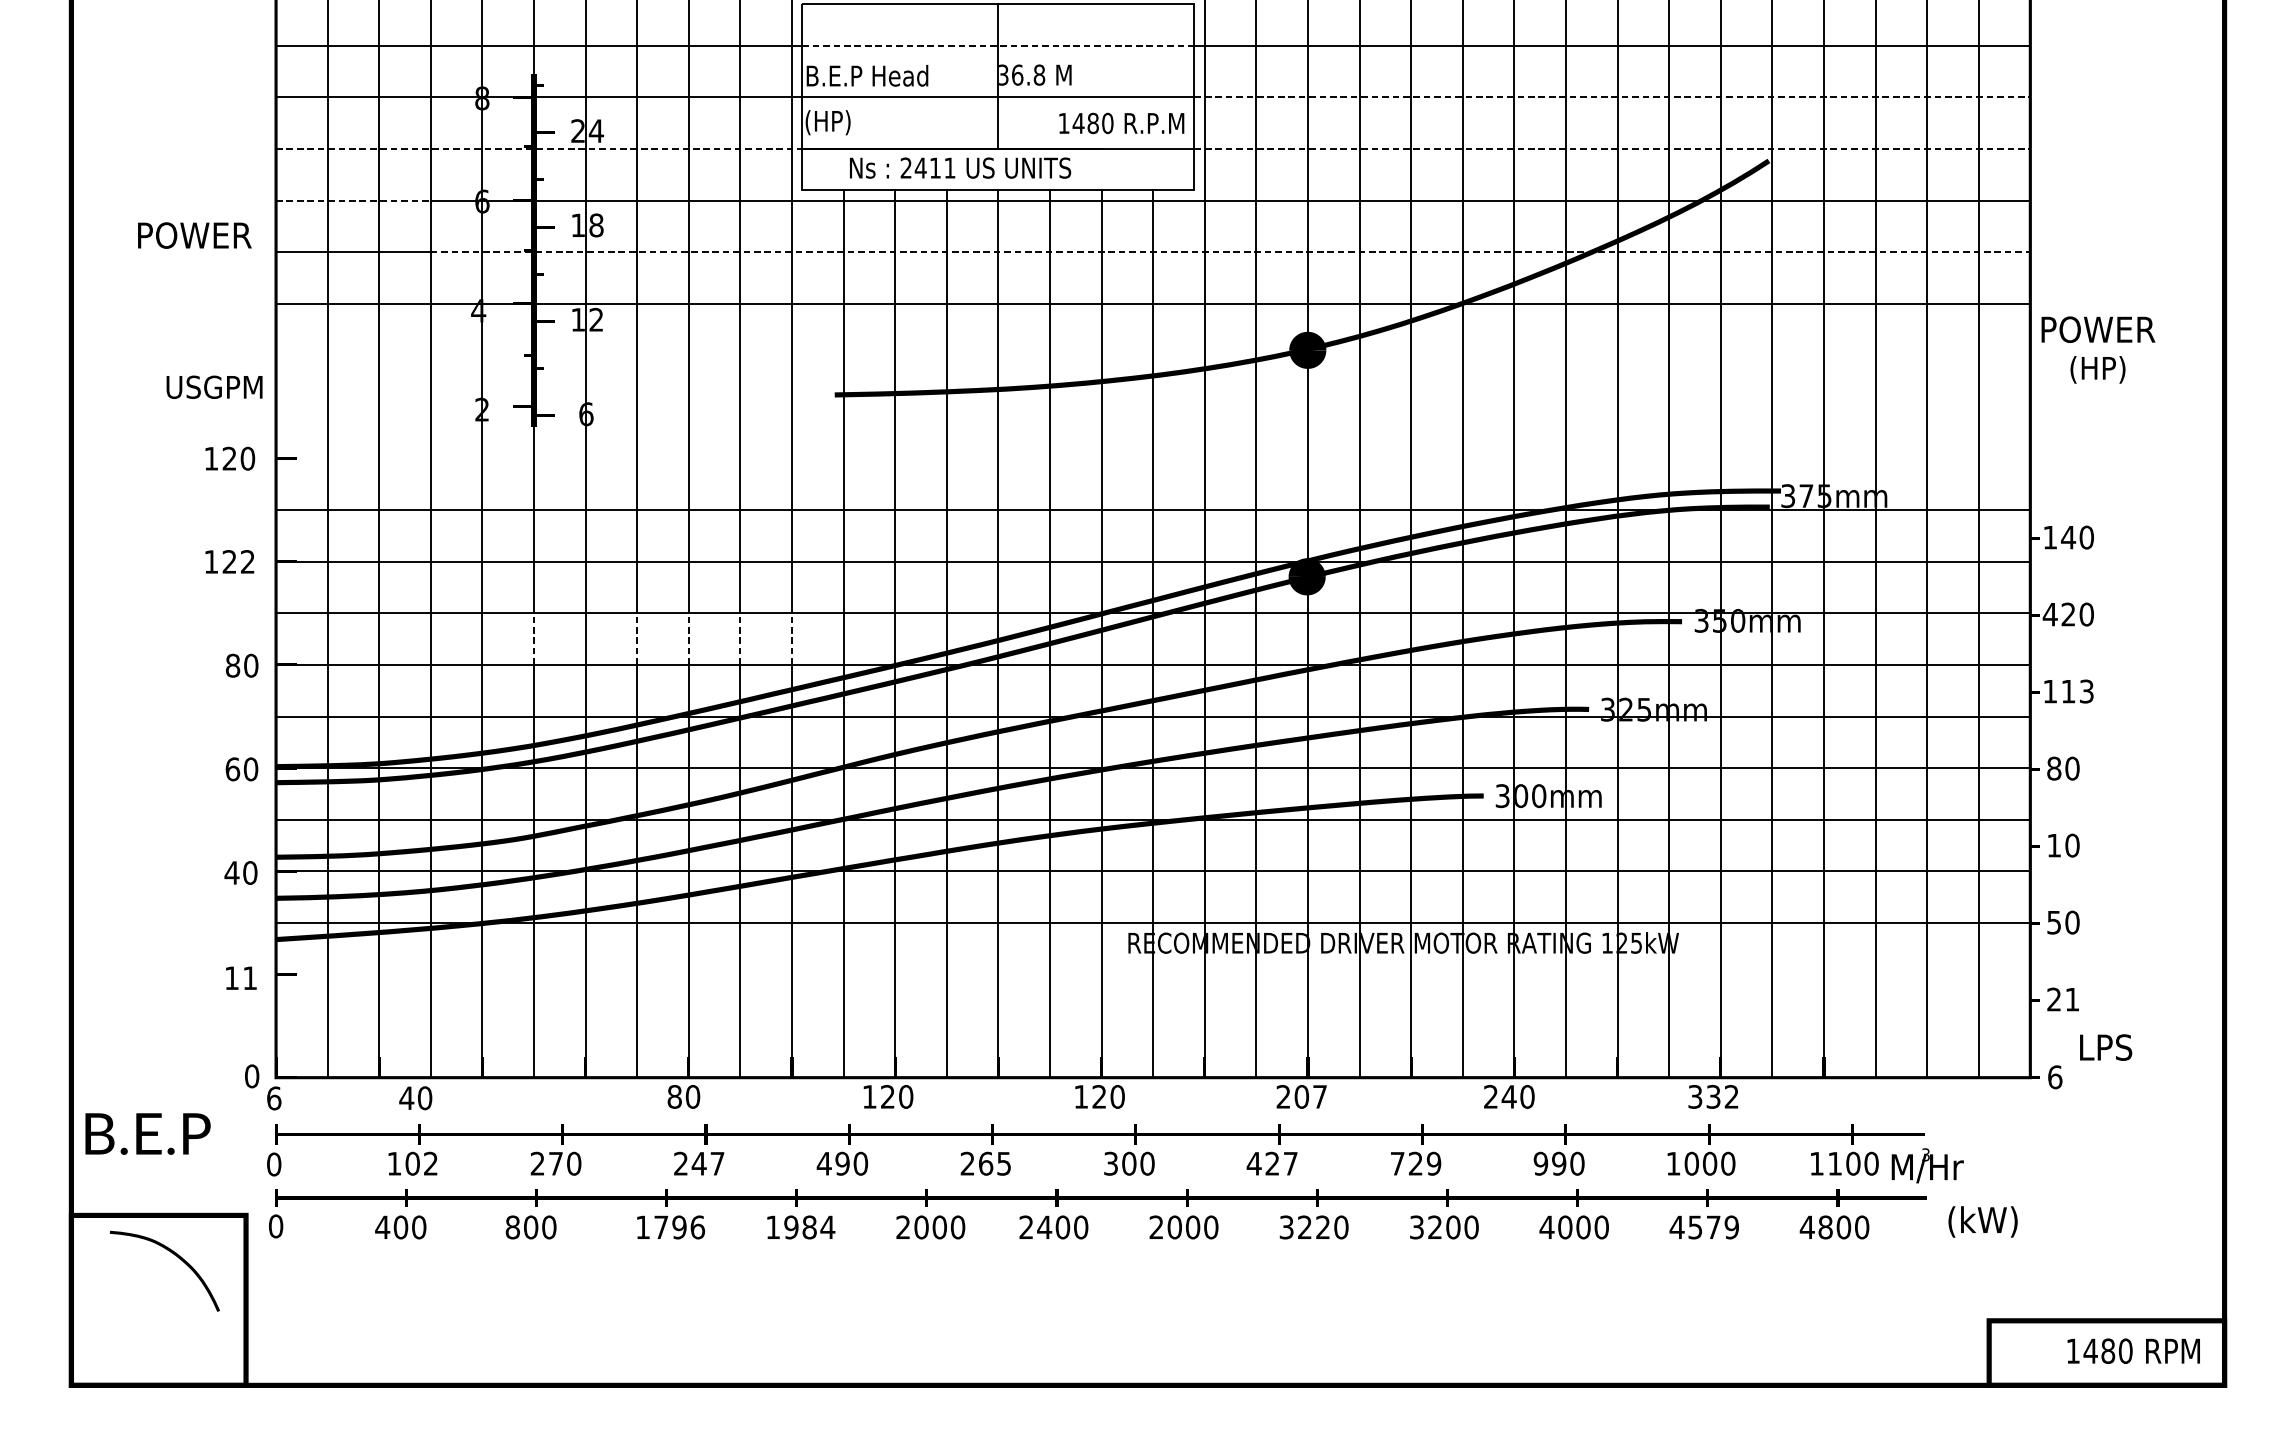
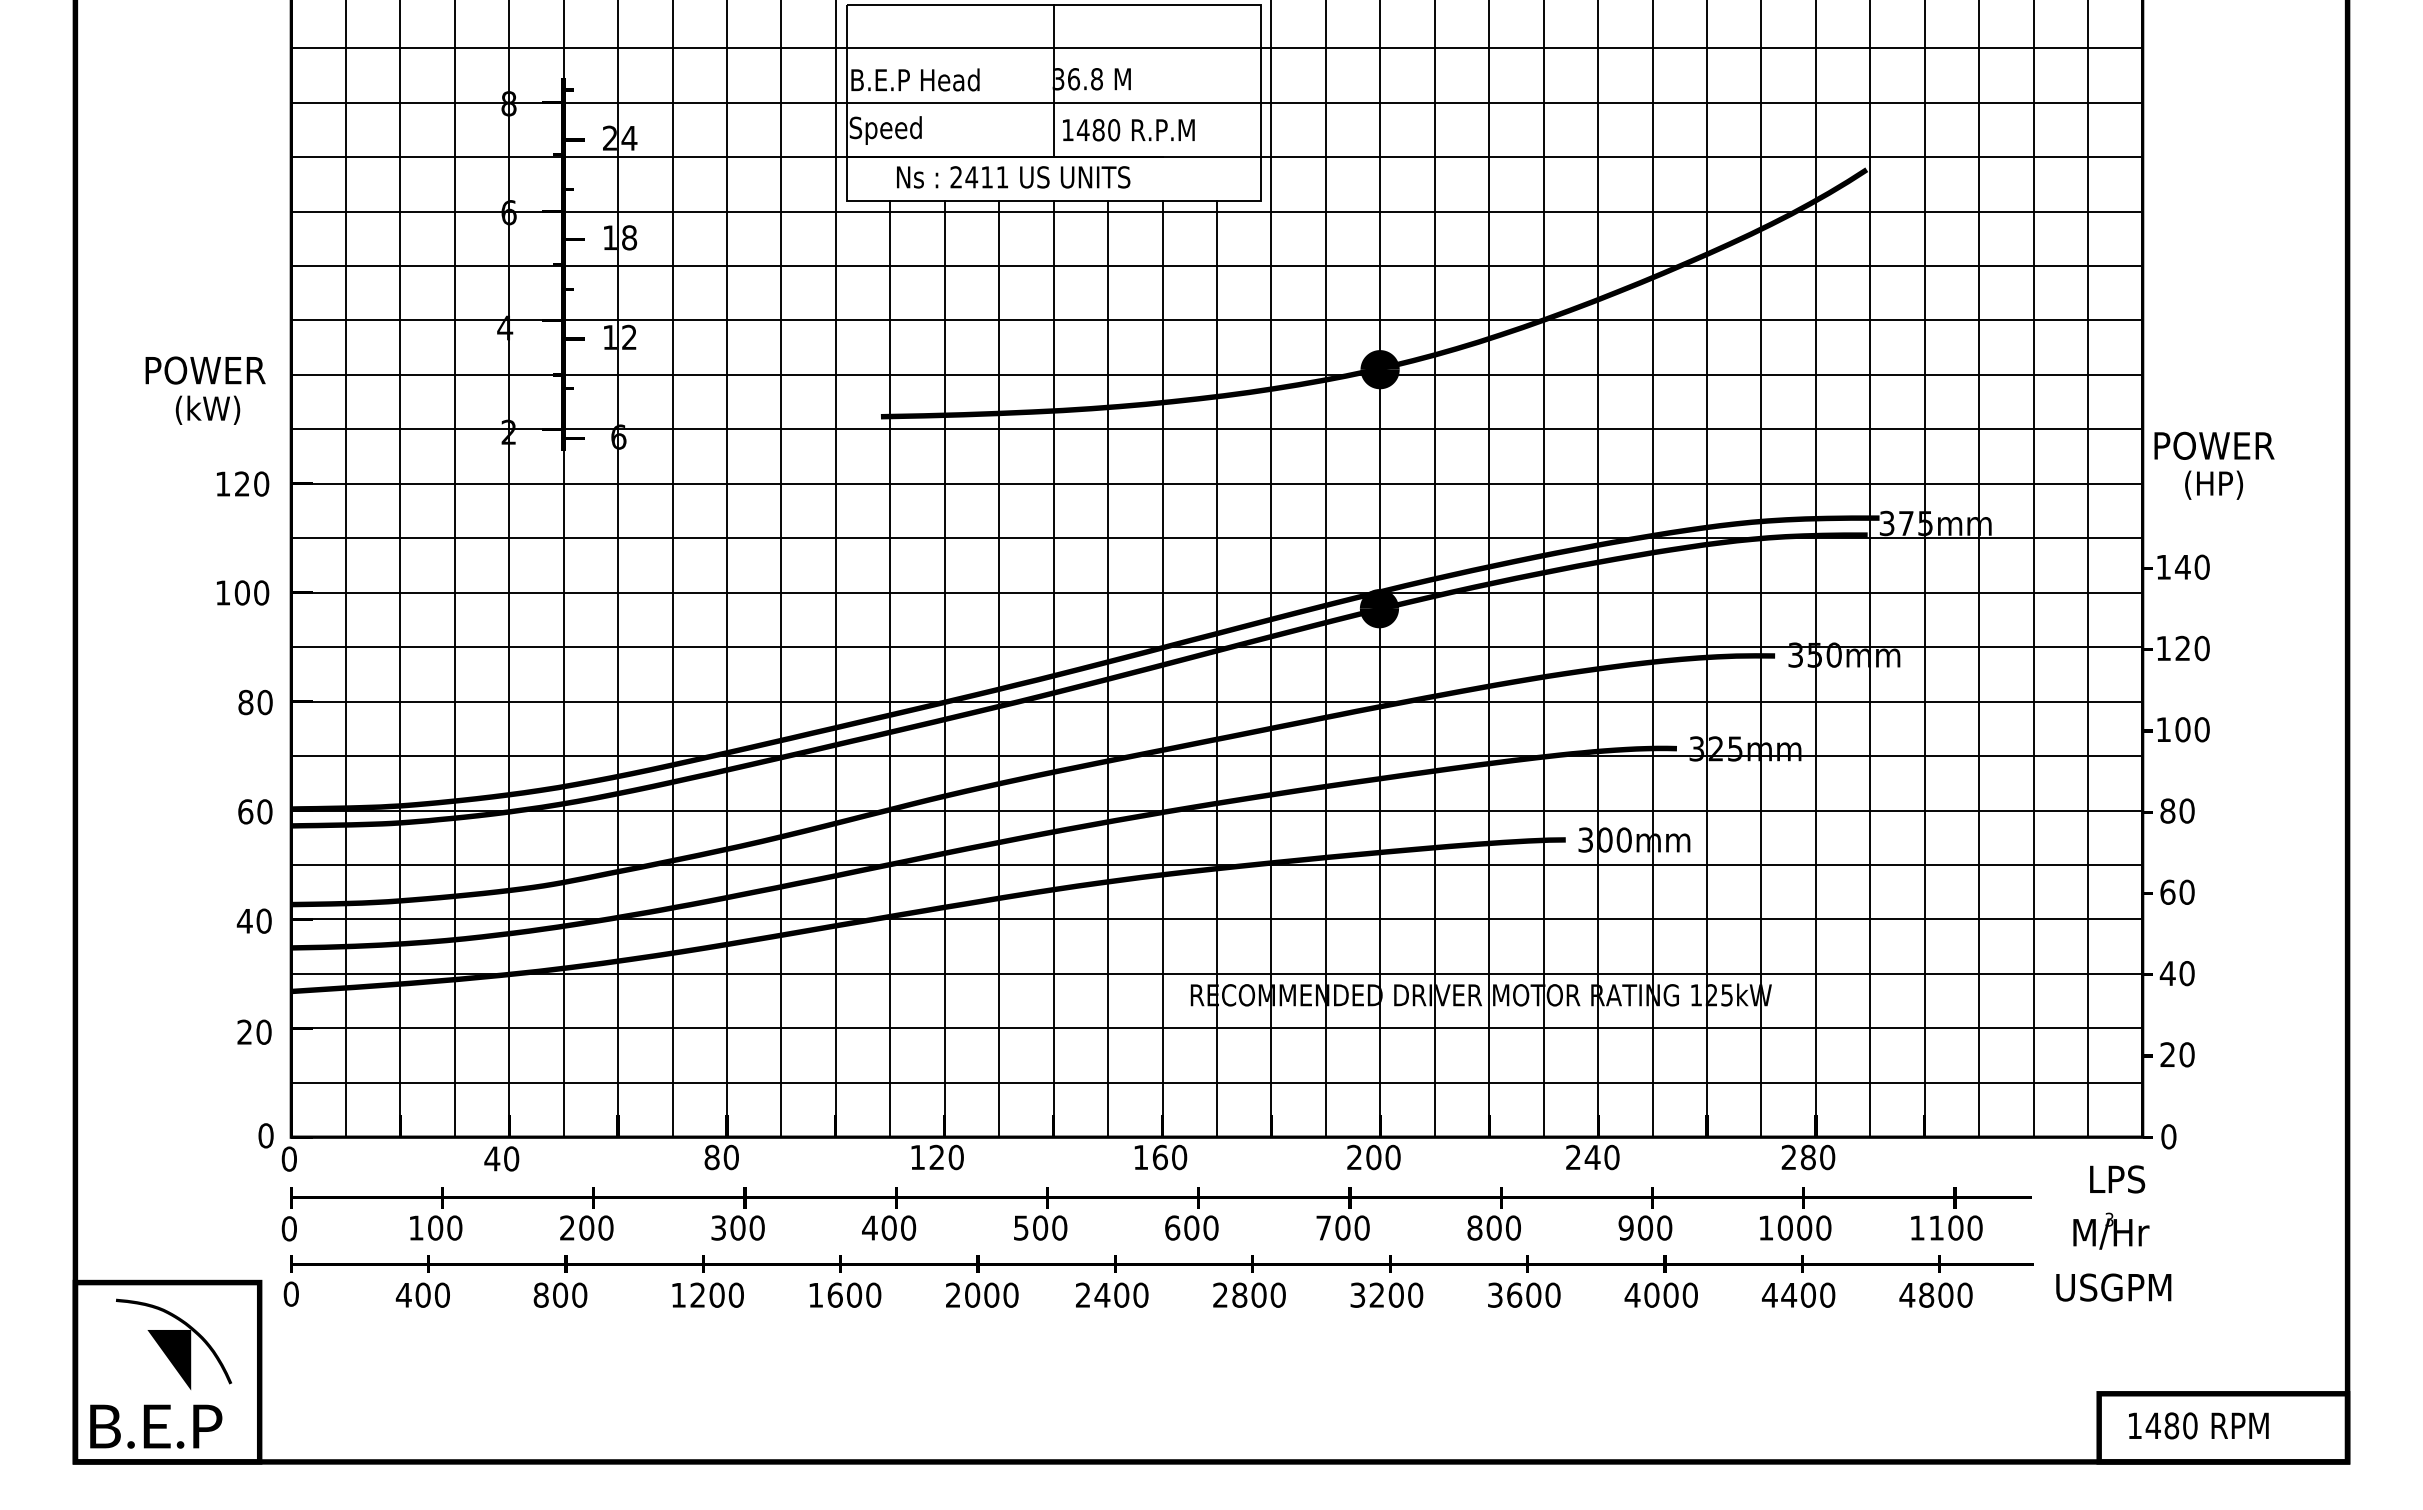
line: (998, 46) -> (1053, 48), dashed -> solid
line: (1613, 97) -> (1702, 102), dashed -> solid
text: (839, 123) -> (885, 130), (HP) -> Speed
text: (1121, 123) -> (1128, 130), moved
line: (539, 149) -> (569, 157), dashed -> solid
line: (1613, 149) -> (1702, 157), dashed -> solid
line: (353, 200) -> (373, 211), dashed -> solid
text: (194, 235) -> (205, 370), moved
line: (1230, 252) -> (1298, 266), dashed -> solid
text: (2098, 329) -> (2214, 445), moved
line: (1152, 354) -> (1216, 374), added
text: (2097, 369) -> (2213, 484), moved
text: (214, 388) -> (226, 409), USGPM -> (kW)
line: (1152, 407) -> (1216, 429), added
line: (1152, 458) -> (1216, 483), added
text: (238, 561) -> (251, 592), 122 -> 100
text: (2050, 614) -> (2163, 648), 420 -> 120
line: (533, 638) -> (563, 673), dashed -> solid
line: (637, 638) -> (672, 673), dashed -> solid
line: (688, 638) -> (726, 673), dashed -> solid
line: (740, 638) -> (781, 673), dashed -> solid
line: (791, 638) -> (835, 673), dashed -> solid
text: (2077, 691) -> (2192, 729), 113 -> 100
text: (2053, 844) -> (2167, 891), 10 -> 60
text: (2053, 922) -> (2167, 973), 50 -> 40
line: (1152, 974) -> (1216, 1028), added
text: (241, 977) -> (254, 1031), 11 -> 20
text: (2071, 999) -> (2186, 1054), 21 -> 20
line: (1152, 1025) -> (1216, 1082), added
text: (2106, 1047) -> (2117, 1179), moved
text: (2054, 1077) -> (2168, 1136), 6 -> 0
text: (1098, 1096) -> (1159, 1157), 120 -> 160
text: (1319, 1096) -> (1392, 1157), 207 -> 200
text: (1713, 1096) -> (1808, 1157), 332 -> 280
text: (274, 1097) -> (289, 1158), 6 -> 0
text: (415, 1097) -> (501, 1158), moved
text: (148, 1133) -> (156, 1426), moved
text: (430, 1163) -> (454, 1227), 102 -> 100
text: (555, 1163) -> (586, 1227), 270 -> 200
text: (698, 1163) -> (737, 1227), 247 -> 300
text: (841, 1163) -> (888, 1227), 490 -> 400
text: (985, 1163) -> (1040, 1227), 265 -> 500
text: (1111, 1163) -> (1172, 1227), 300 -> 600
text: (1272, 1163) -> (1342, 1227), 427 -> 700
text: (1415, 1163) -> (1493, 1227), 729 -> 800
text: (1559, 1163) -> (1645, 1227), 990 -> 900
text: (1927, 1165) -> (2111, 1230), moved
text: (2002, 1221) -> (2113, 1289), (kW) -> USGPM
text: (679, 1226) -> (717, 1294), 1796 -> 1200
text: (809, 1226) -> (854, 1294), 1984 -> 1600
text: (1322, 1226) -> (1395, 1294), 3220 -> 3200
text: (1435, 1226) -> (1514, 1294), 3200 -> 3600
text: (1713, 1226) -> (1808, 1294), 4579 -> 4400
text: (1174, 1227) -> (1239, 1295), 2000 -> 2800
fill: (160, 1288) -> (169, 1359), added
text: (2133, 1350) -> (2198, 1425), moved

